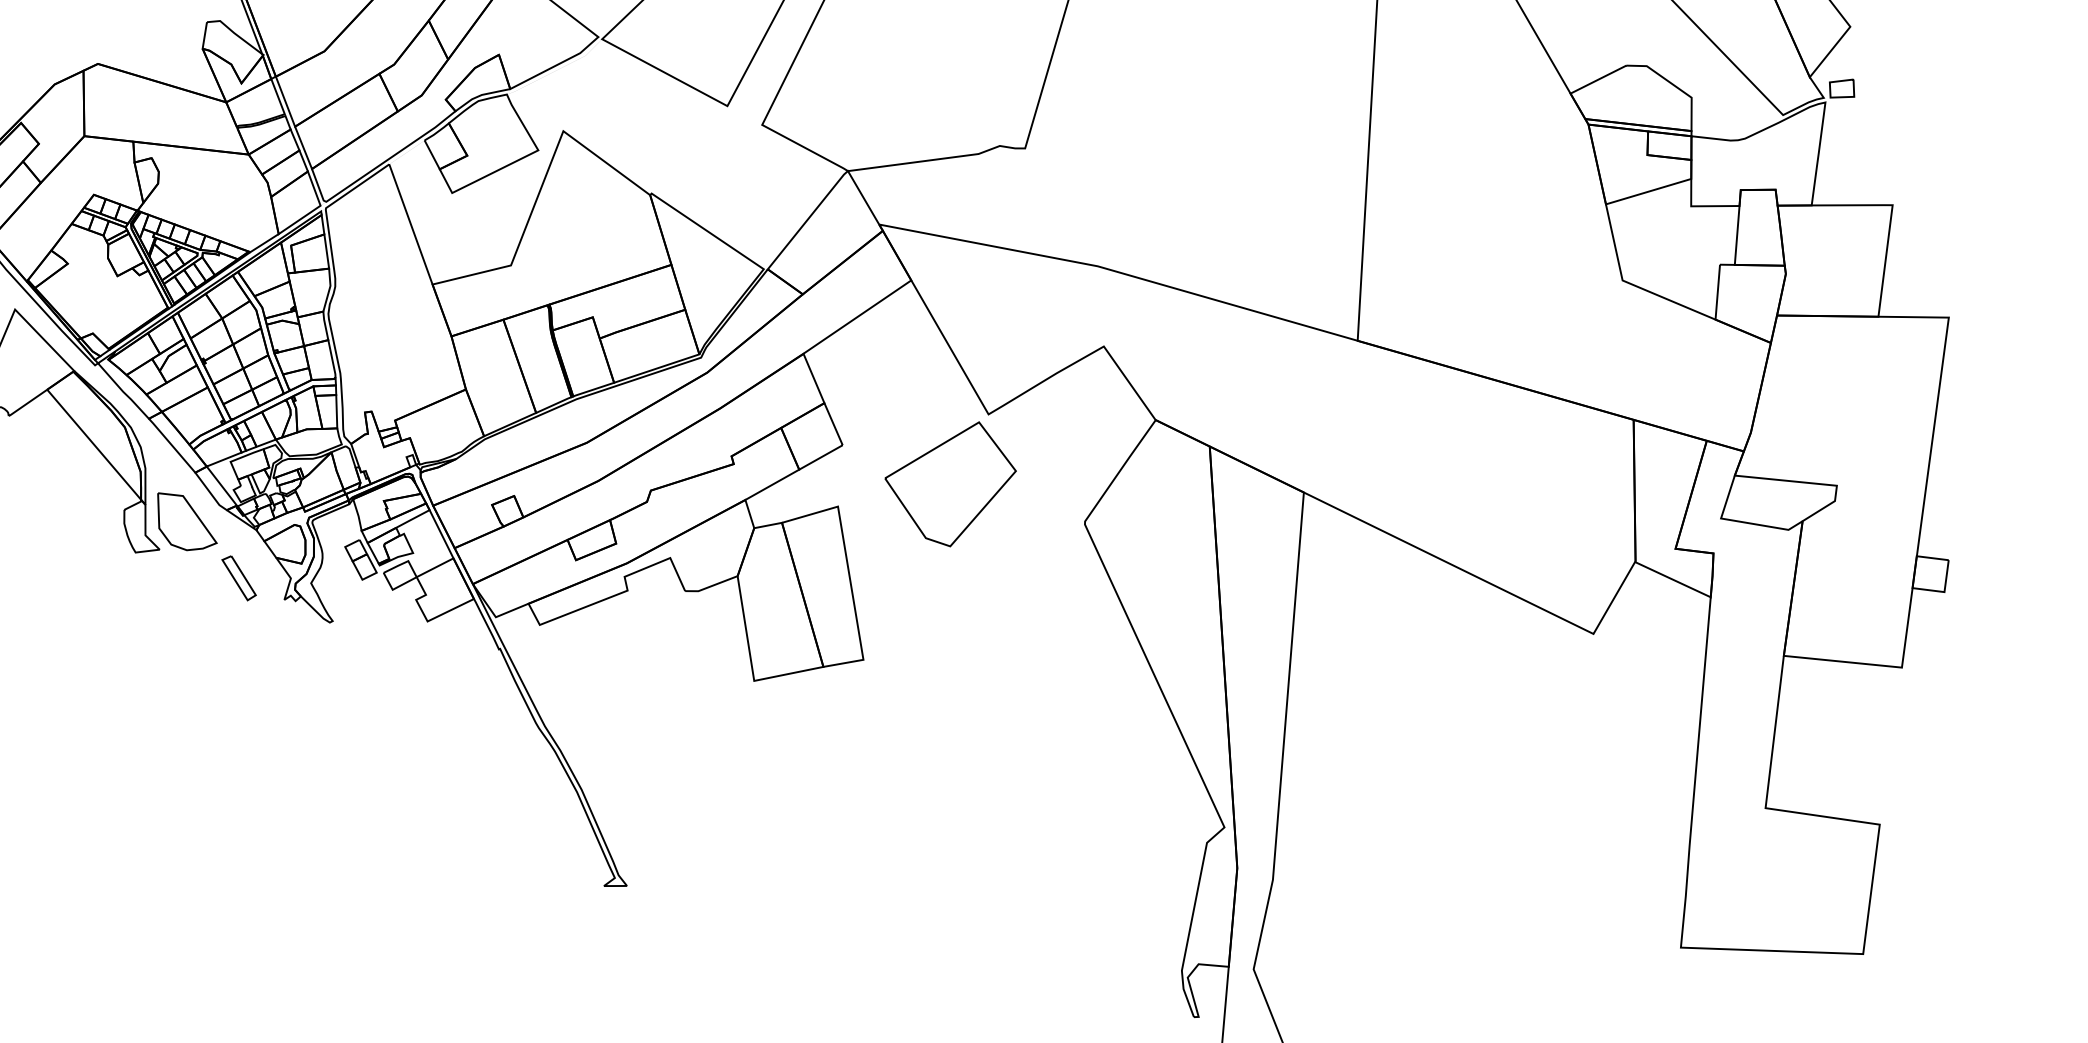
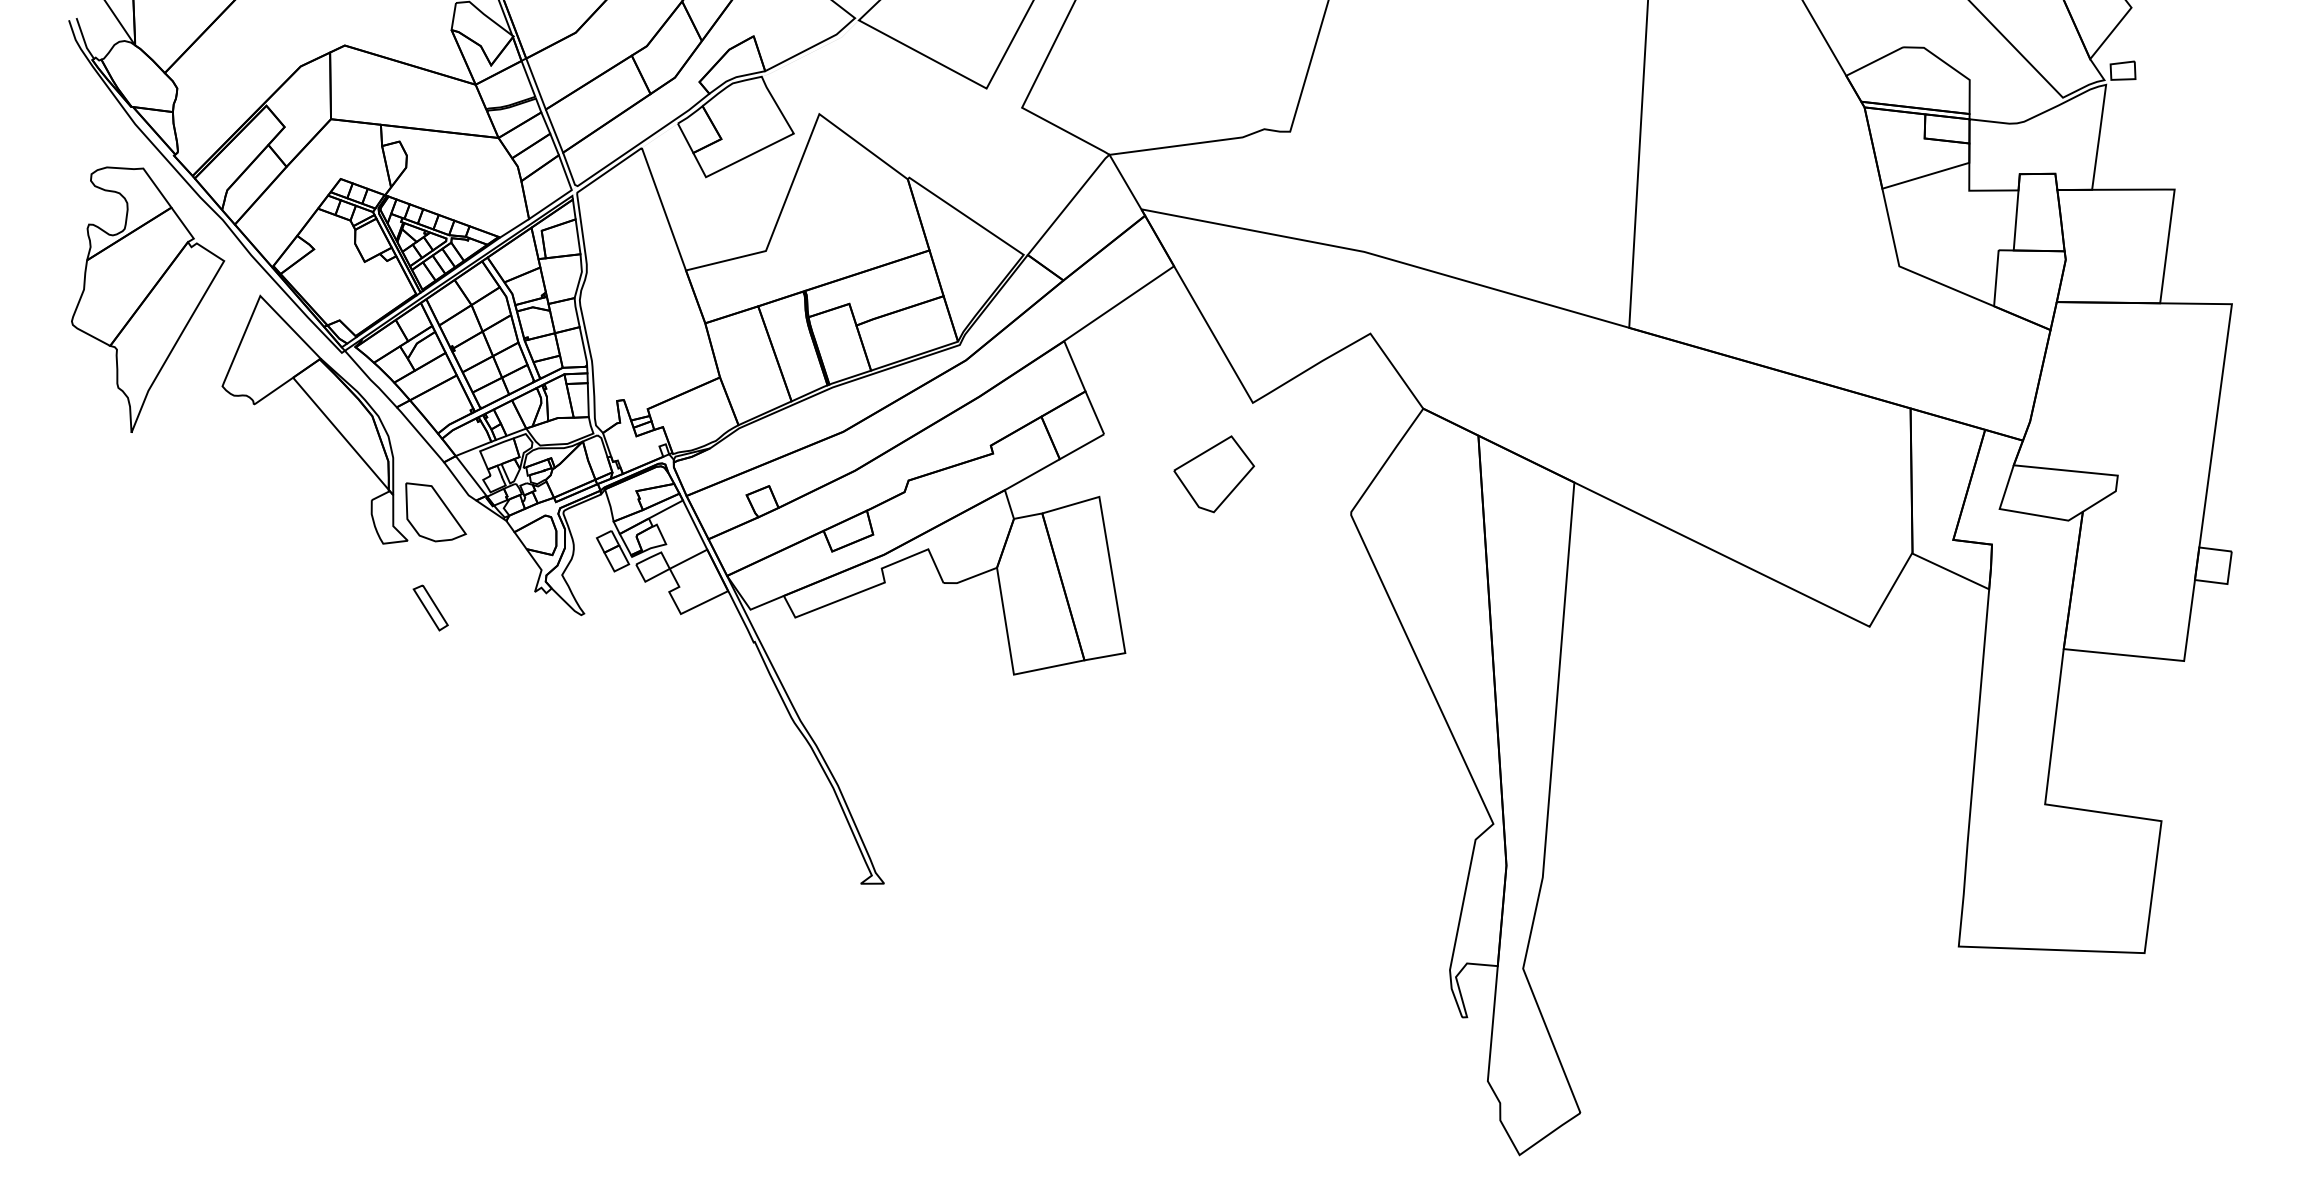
part: (949, 484) -> (1213, 474), size x0.6
part: (238, 577) -> (430, 607), moved

